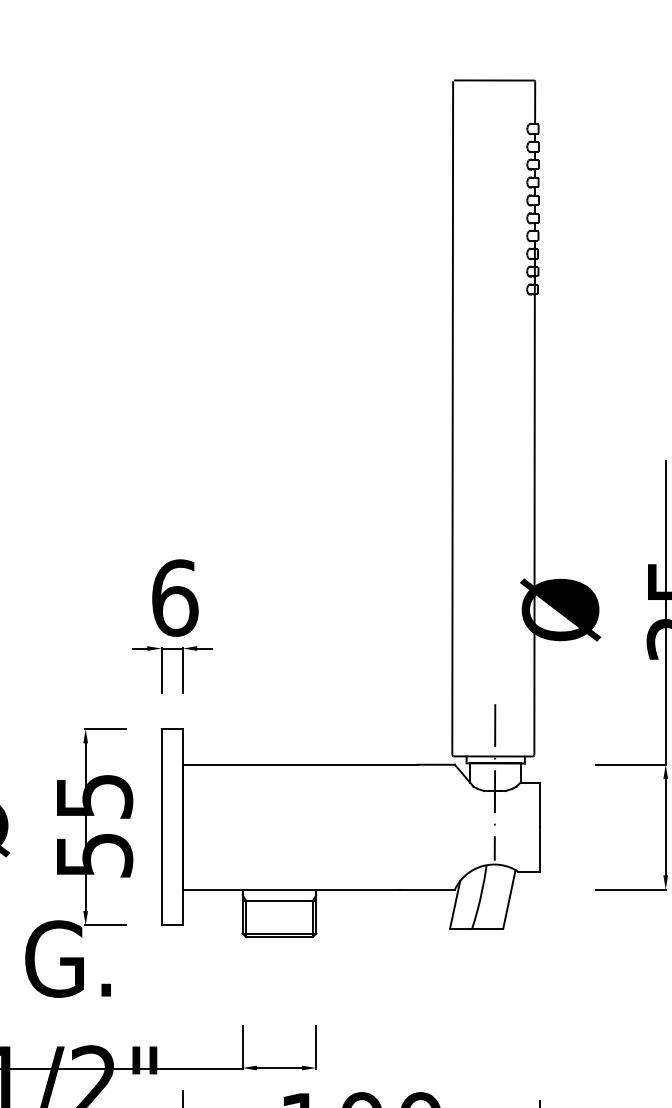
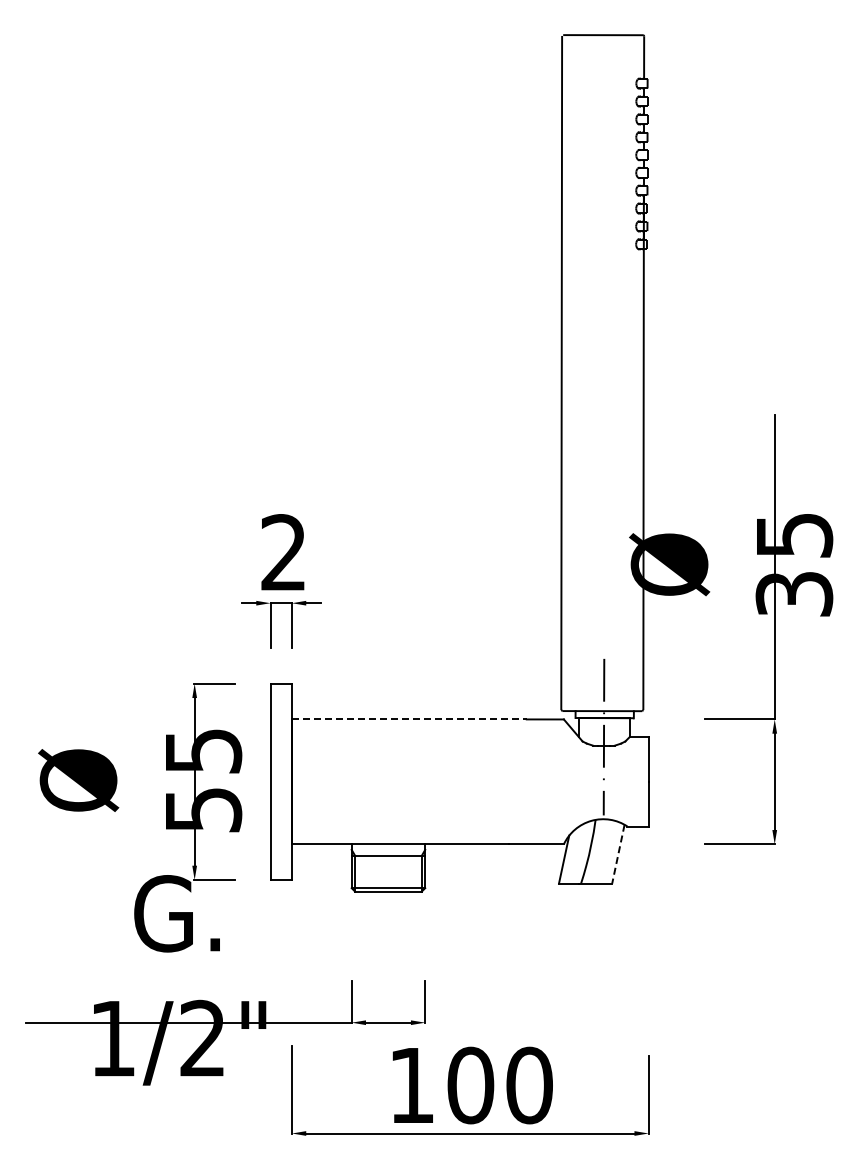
text: (175, 597) -> (284, 552), 6 -> 2
line: (300, 764) -> (409, 719), solid -> dashed
line: (509, 899) -> (618, 854), solid -> dashed

